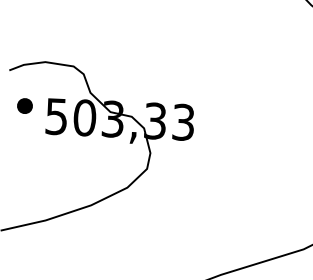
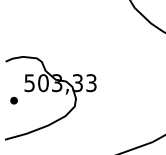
part: (23, 105) -> (13, 100), moved

